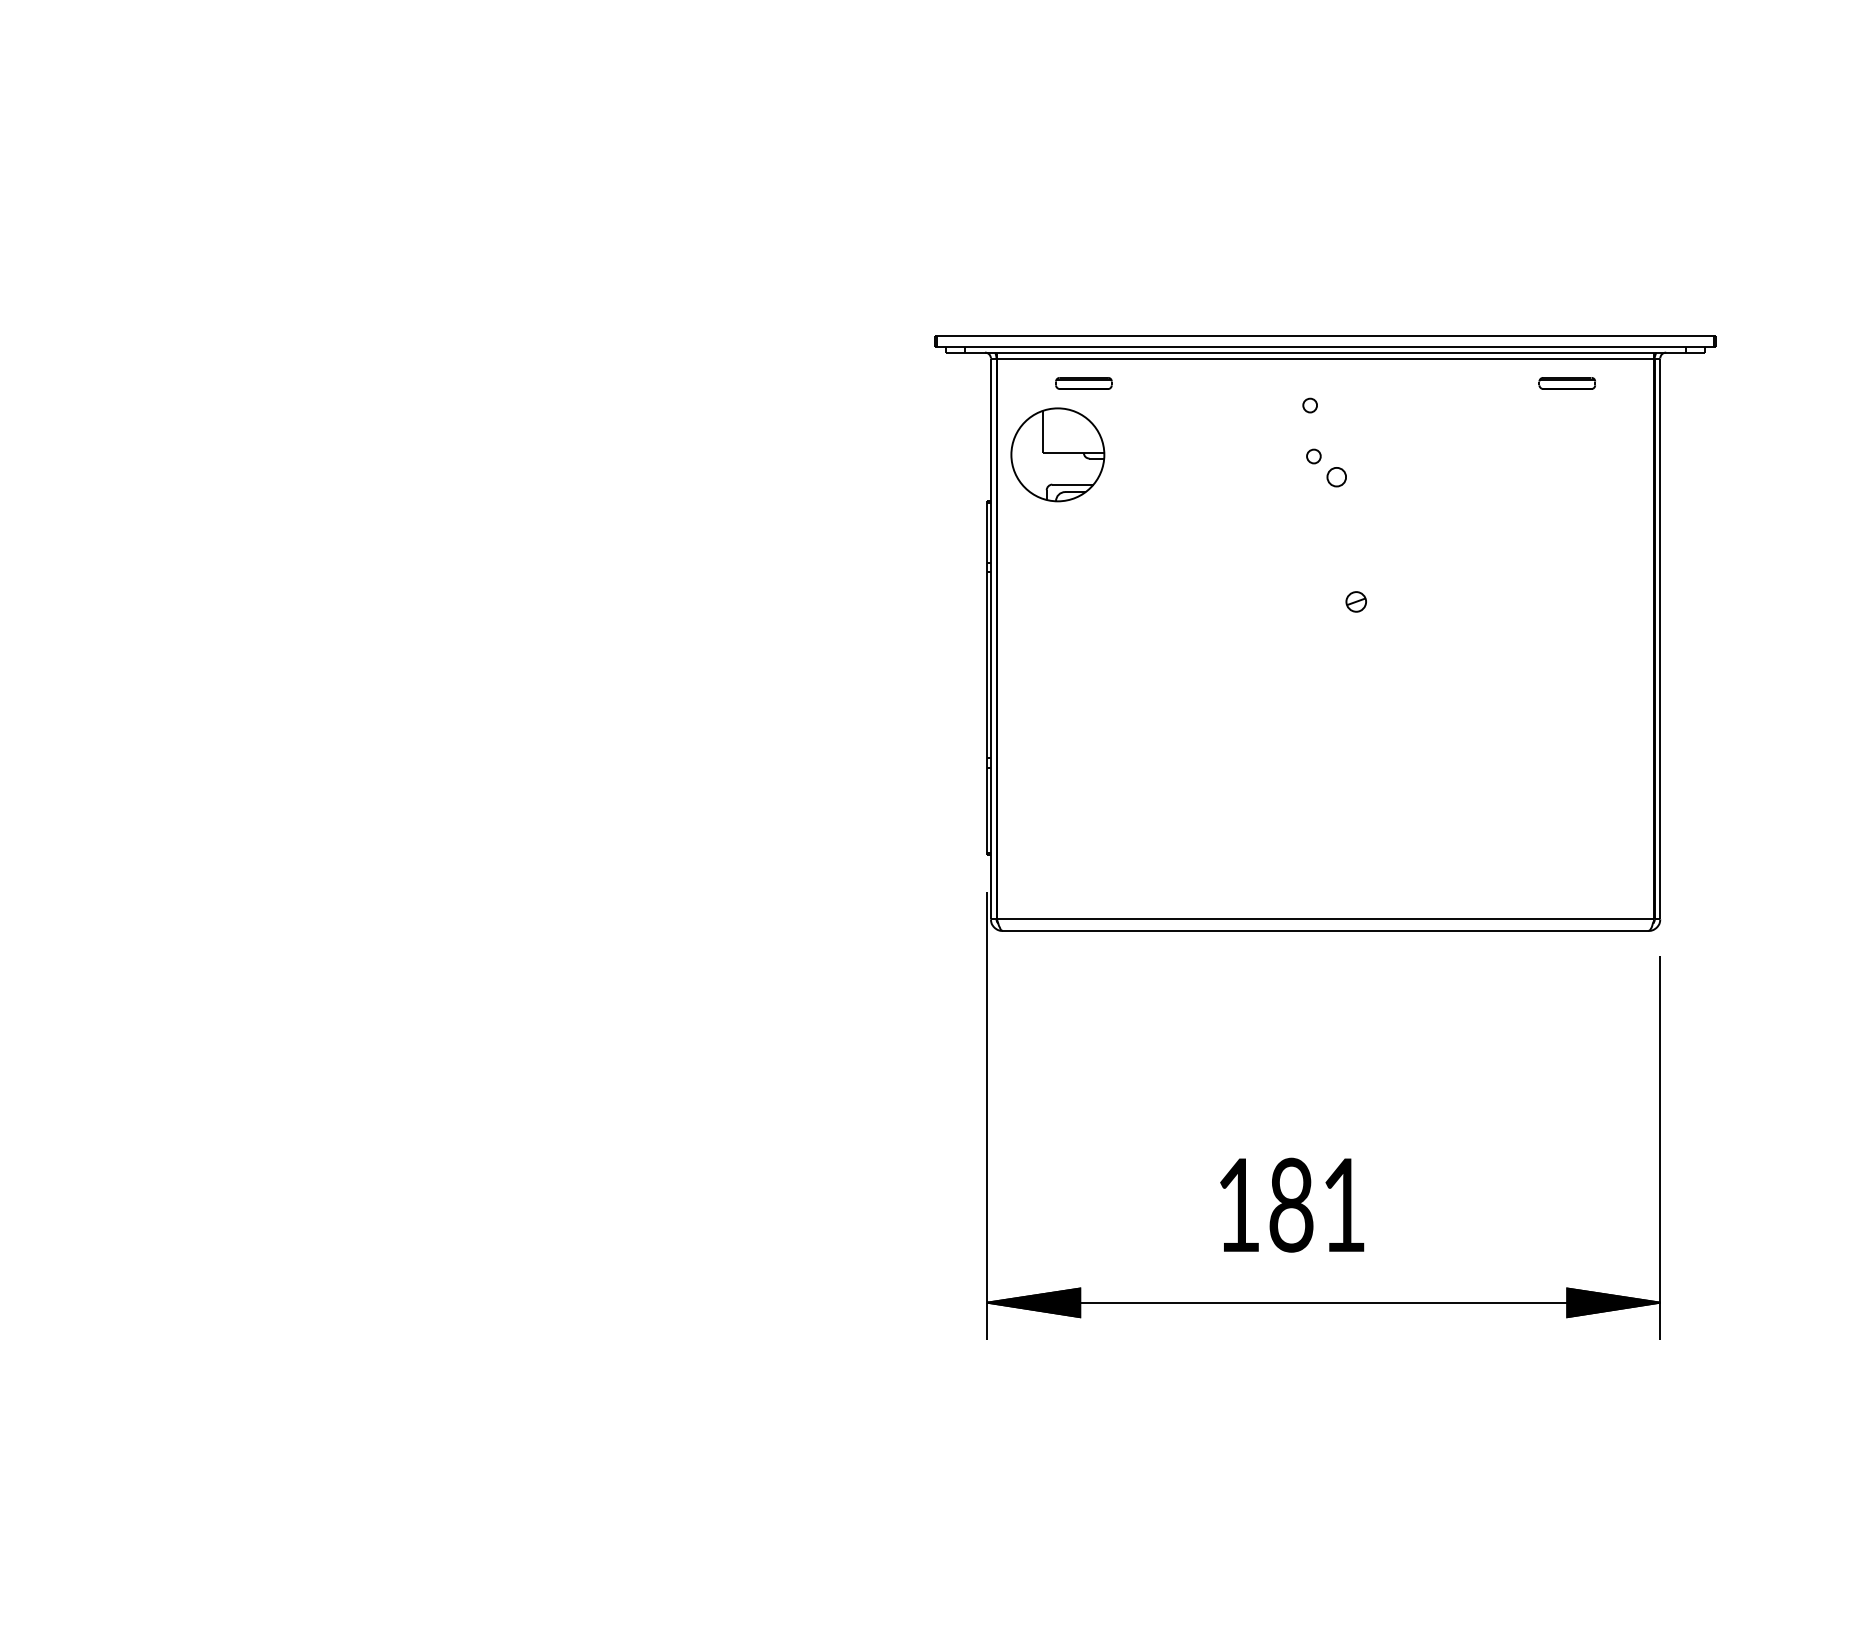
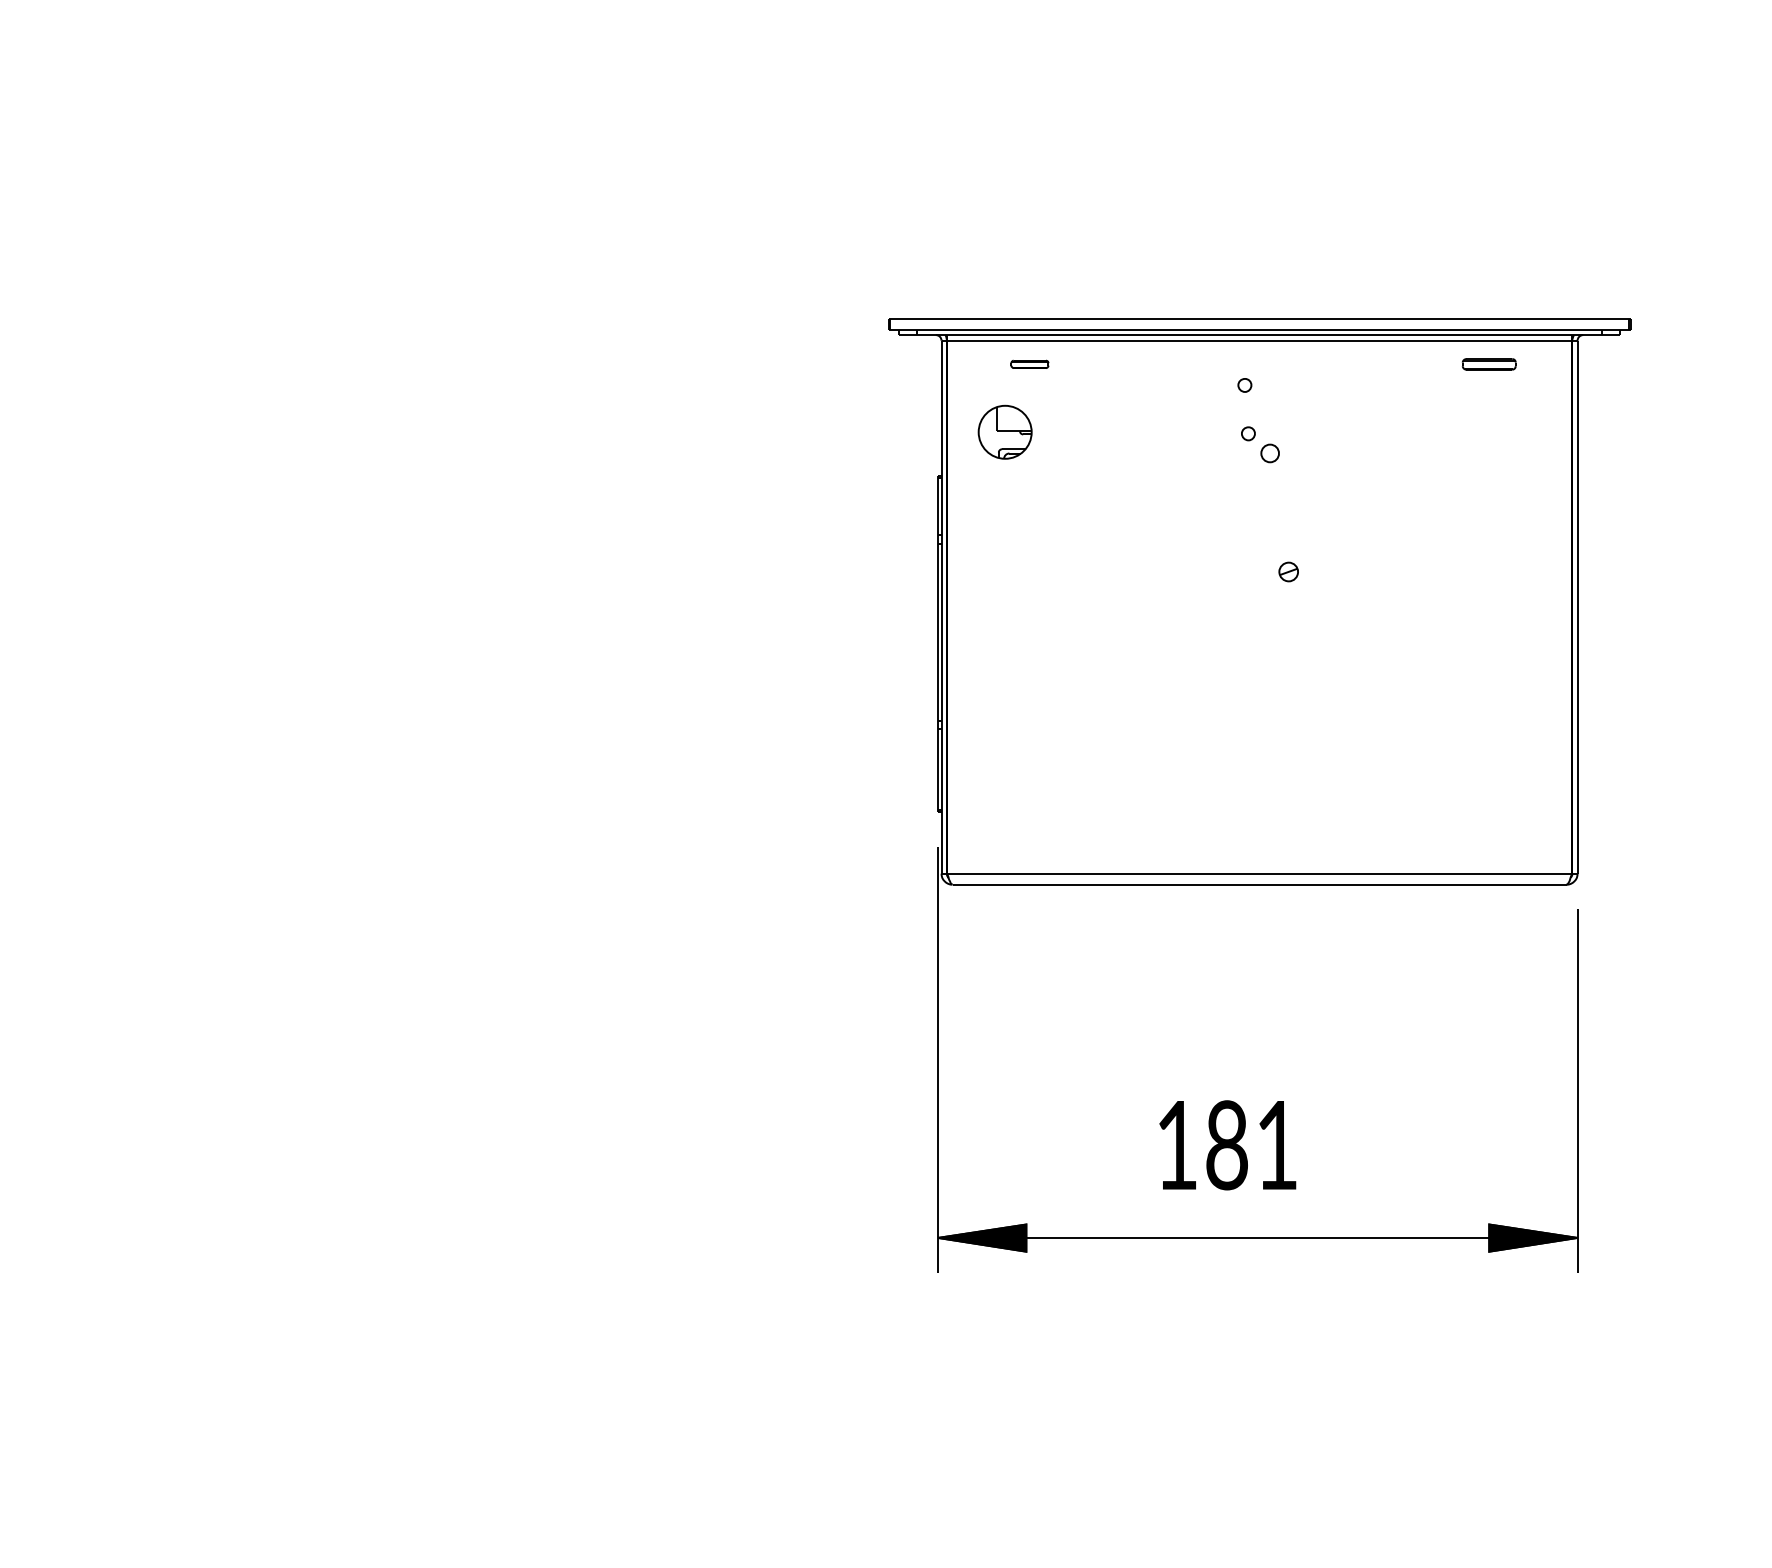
part: (1083, 383) -> (1029, 364), size x0.7
part: (1057, 454) -> (1004, 431), size x0.6

